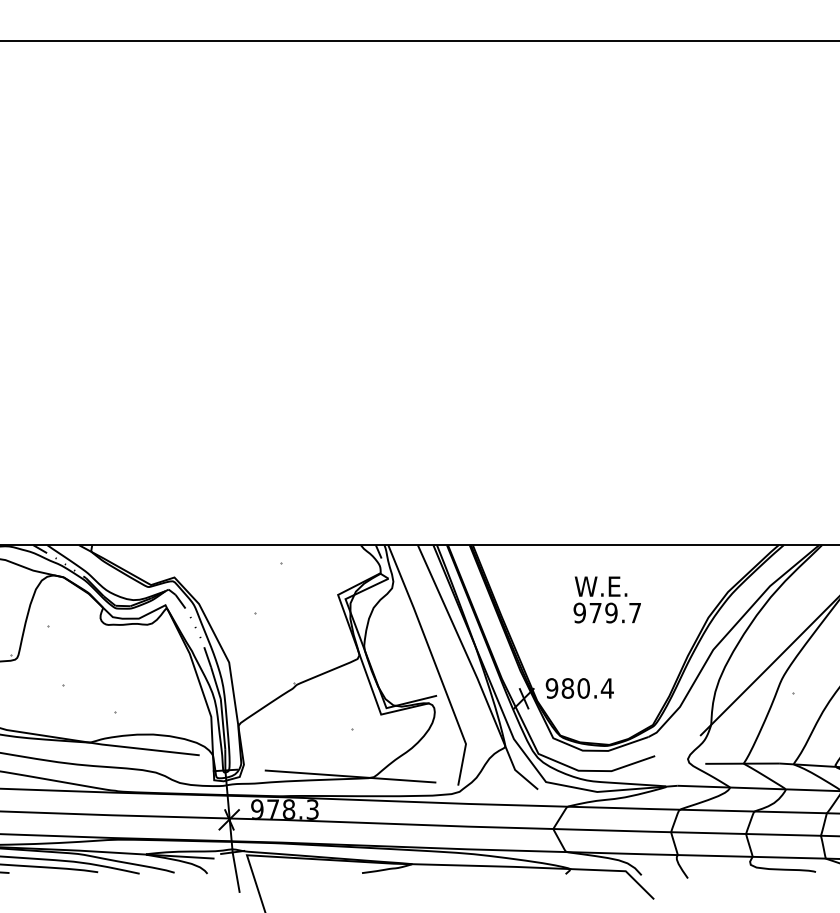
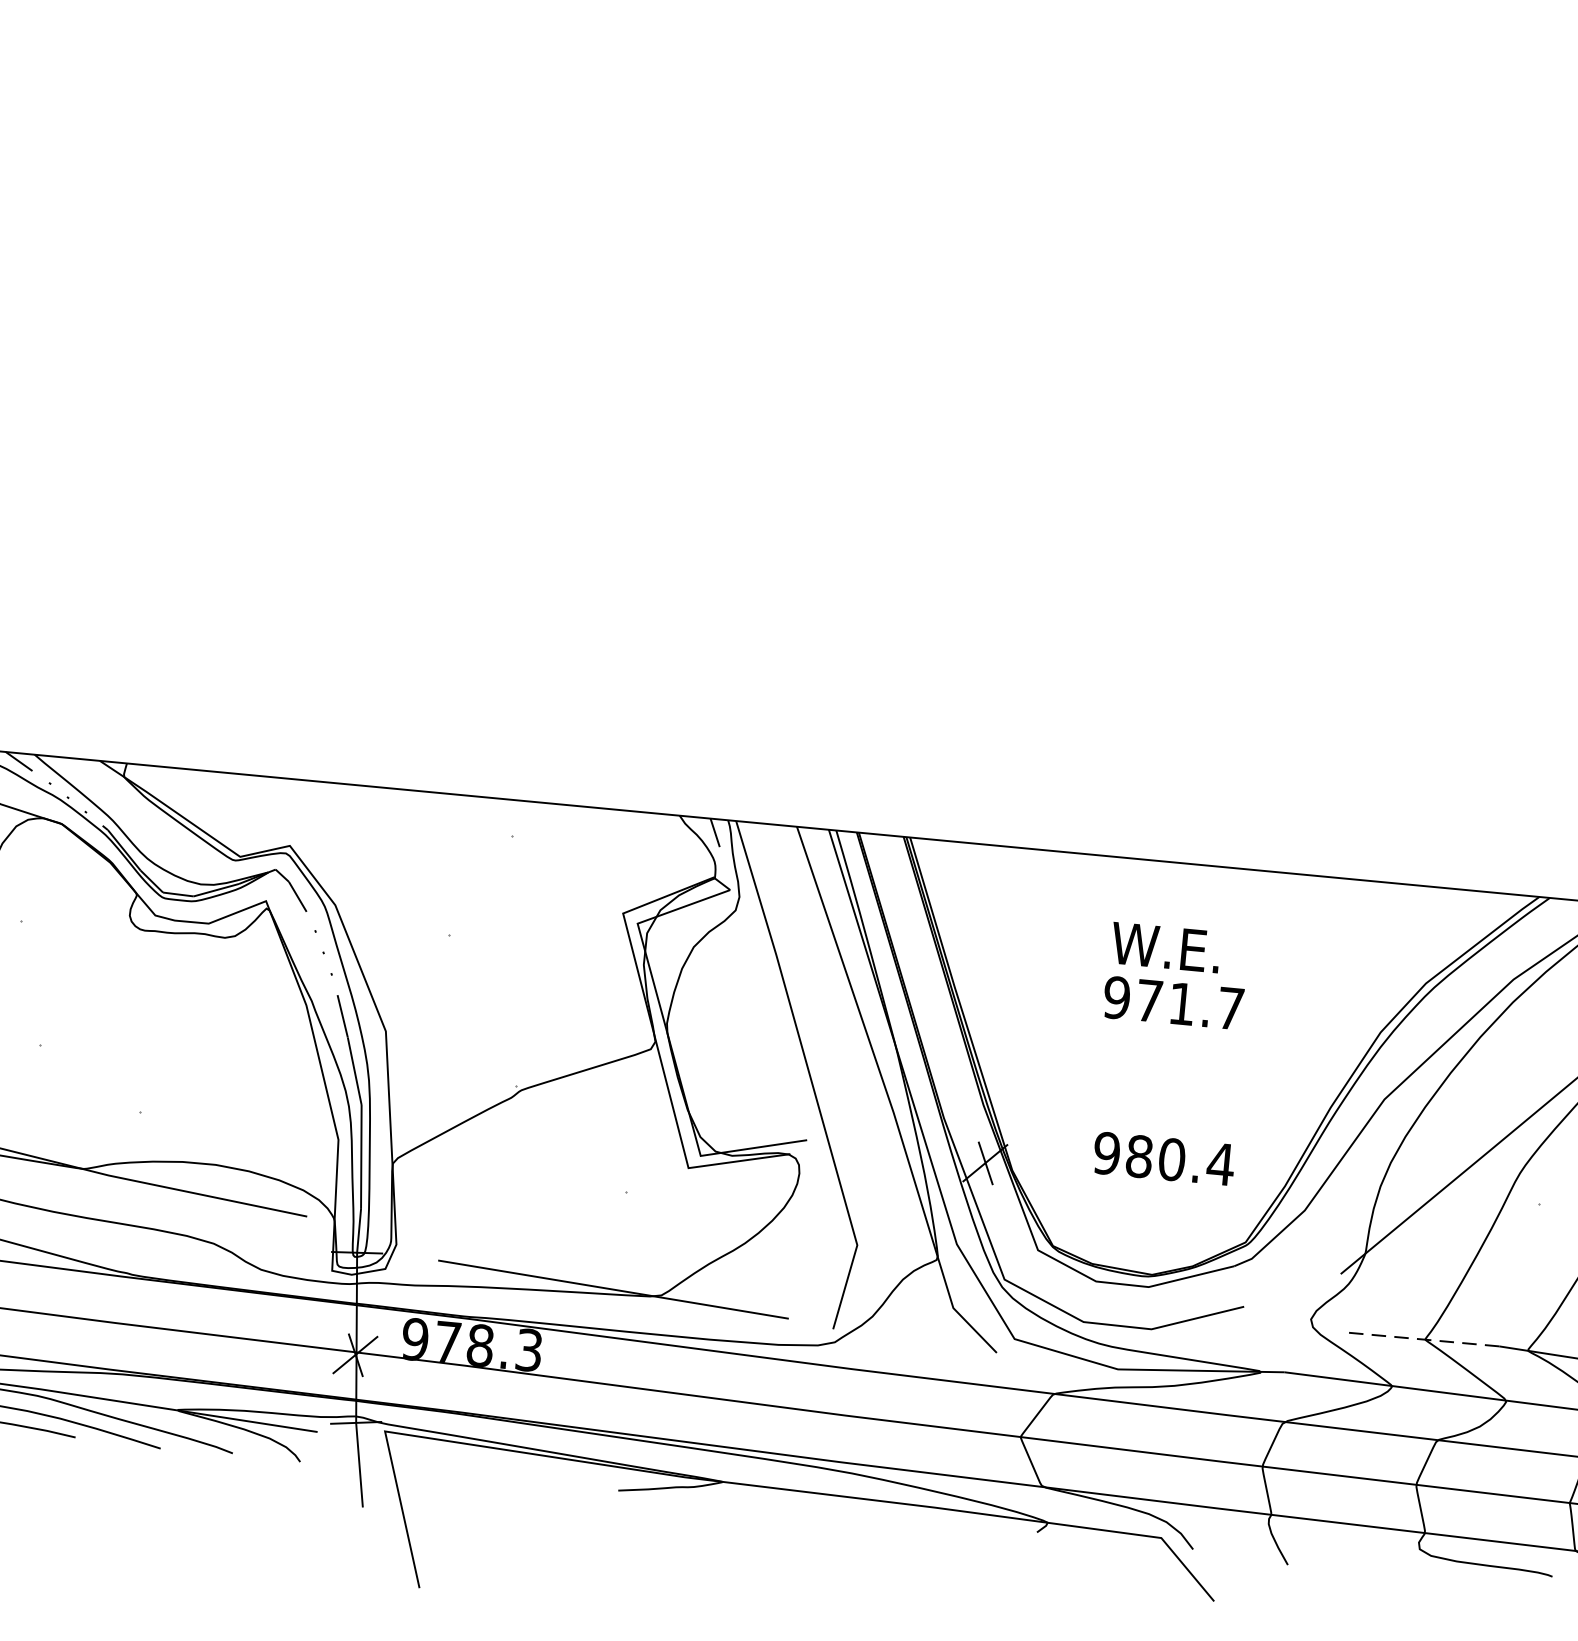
text: (611, 612) -> (1182, 1002), 979.7 -> 971.7
text: (579, 688) -> (1163, 1158), moved
line: (742, 763) -> (1422, 1339), solid -> dashed

